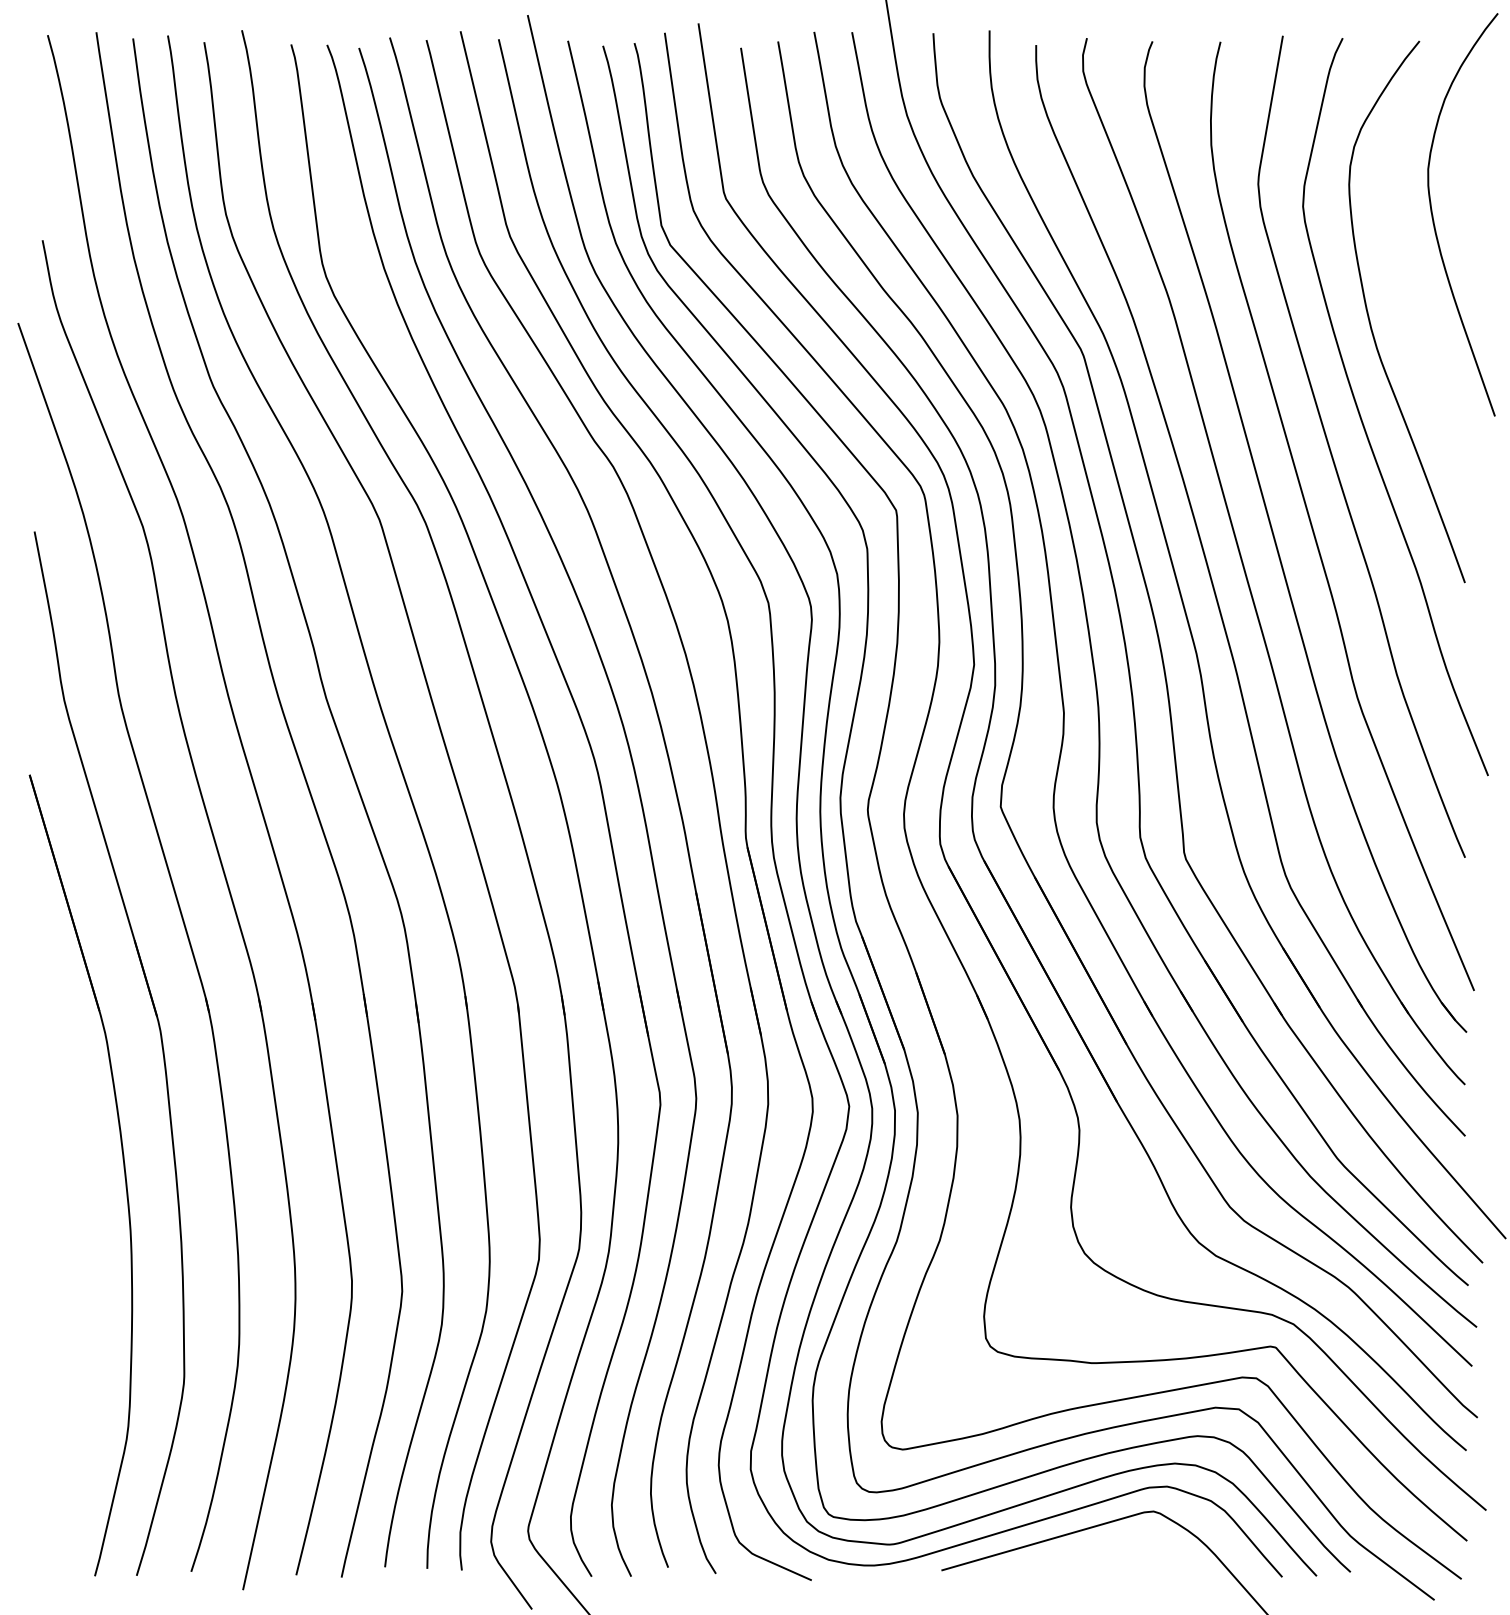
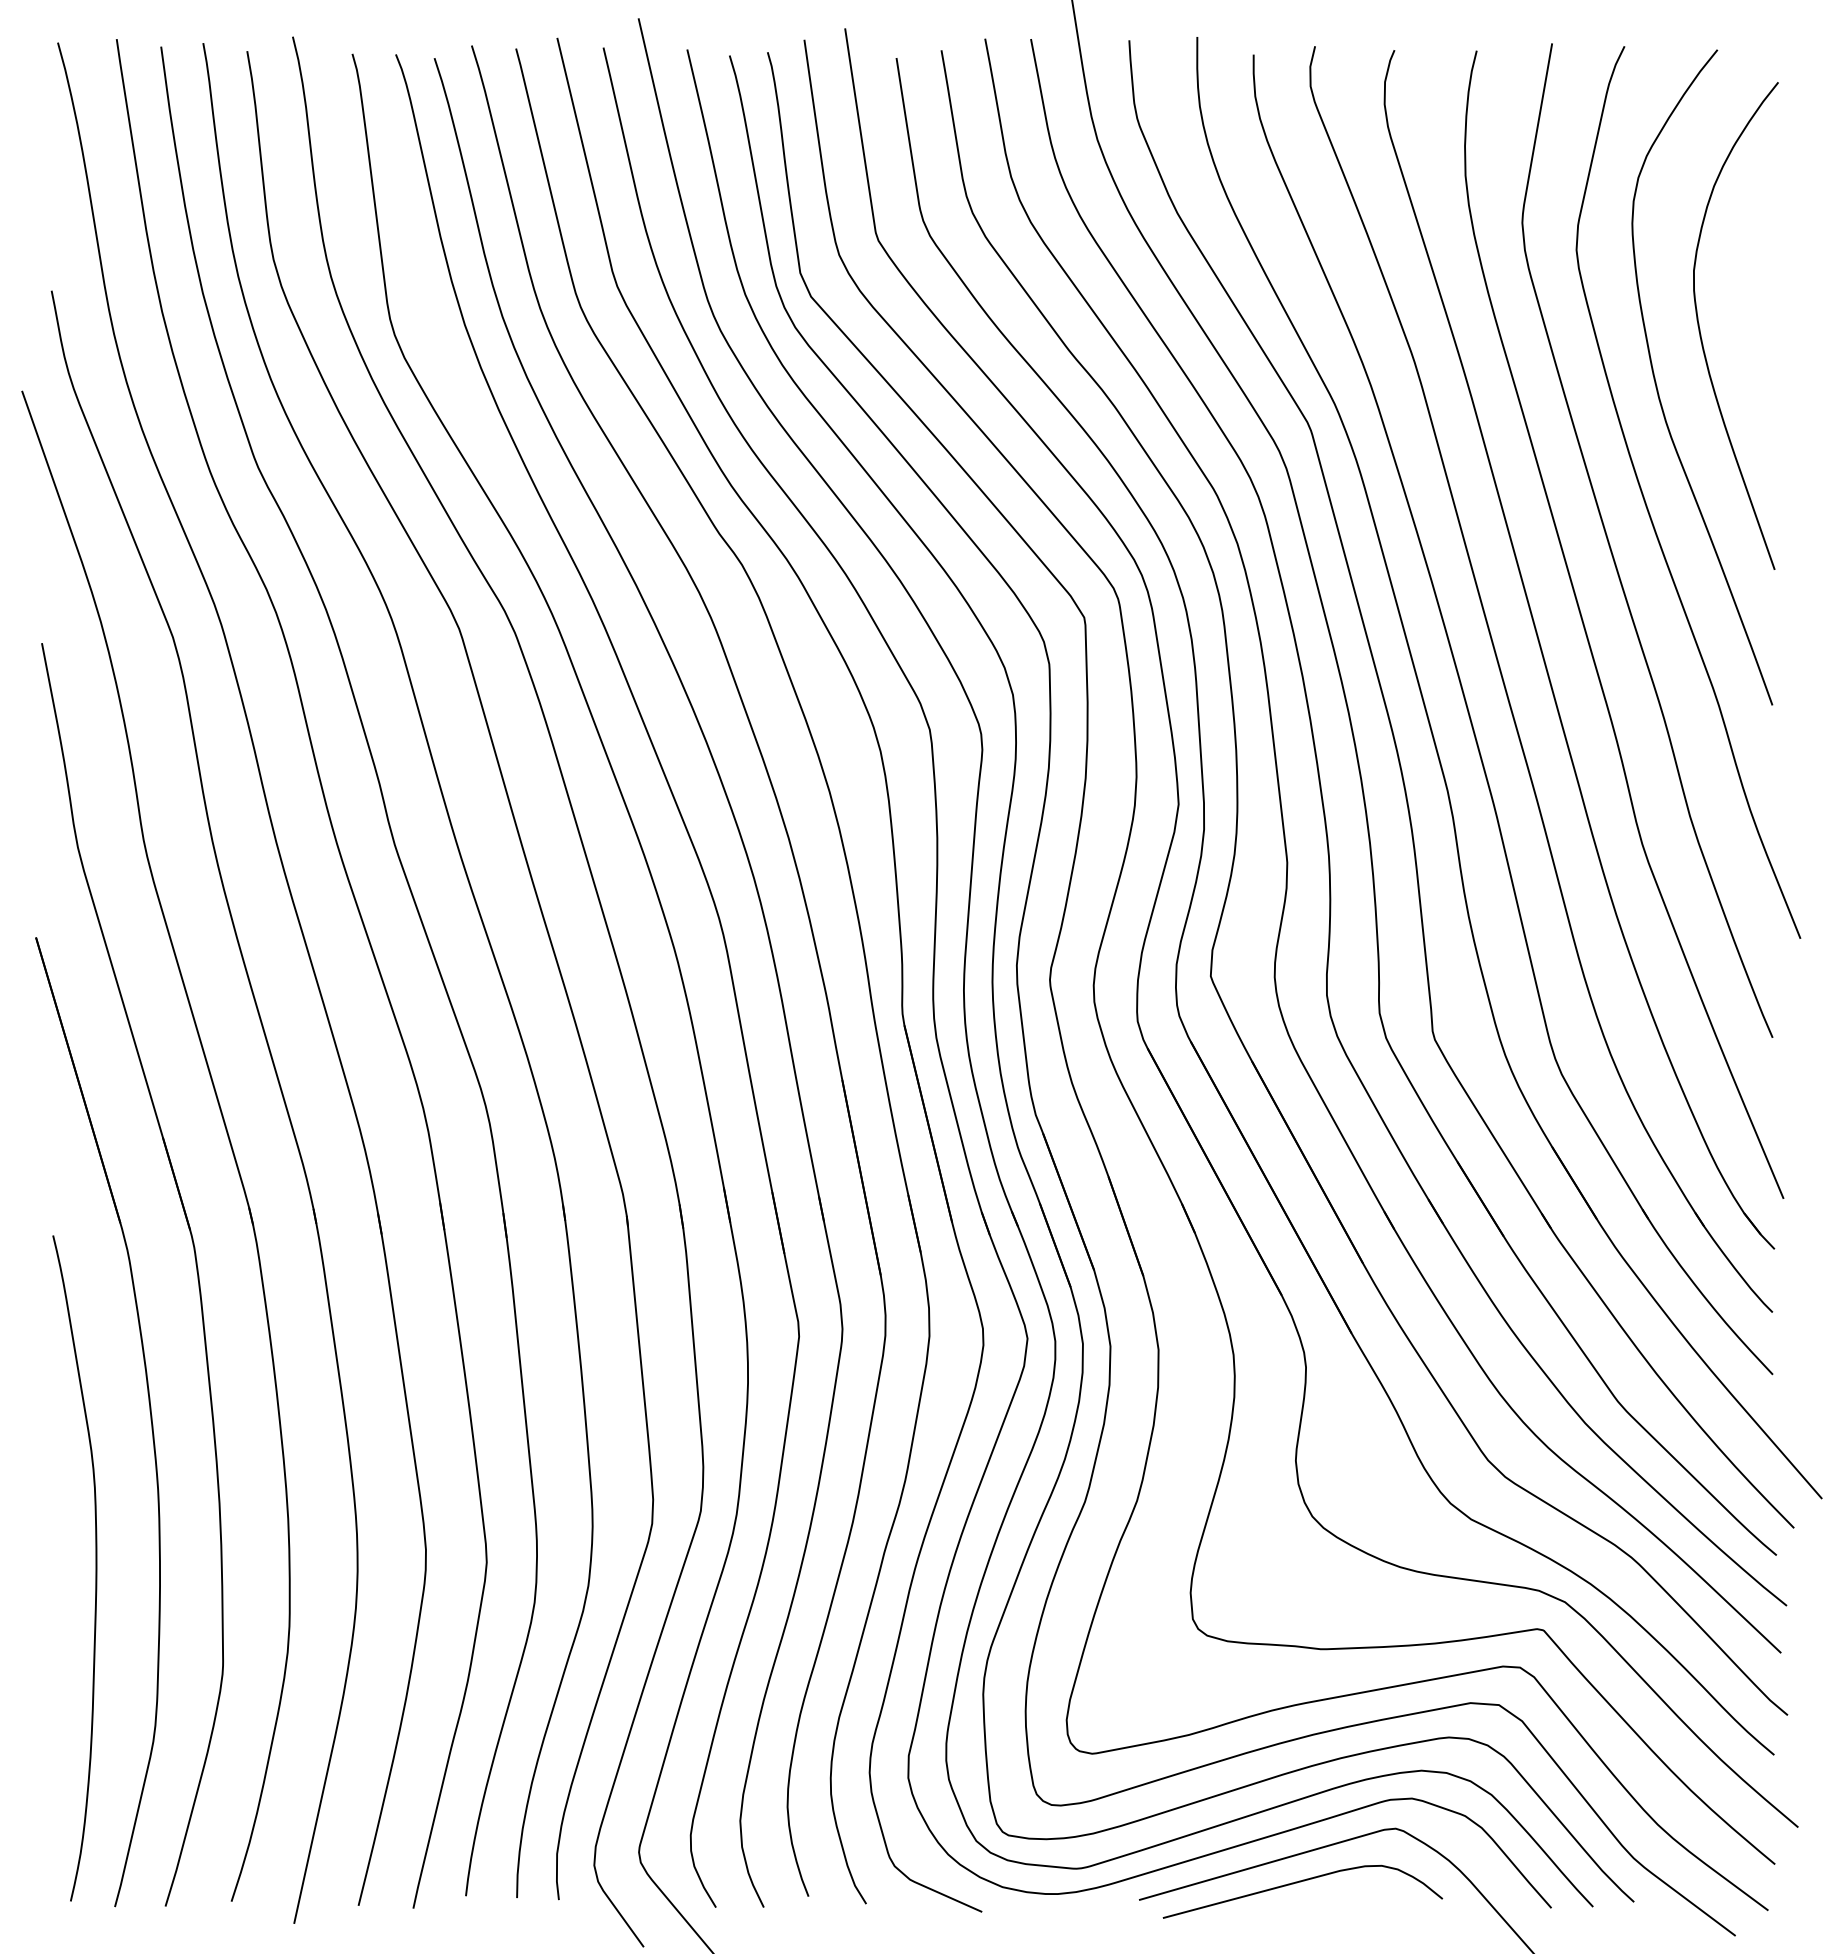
curve: (1433, 216) -> (1700, 328), moved
curve: (78, 1296) -> (95, 1568), added
curve: (1075, 1555) -> (1301, 1882), added

